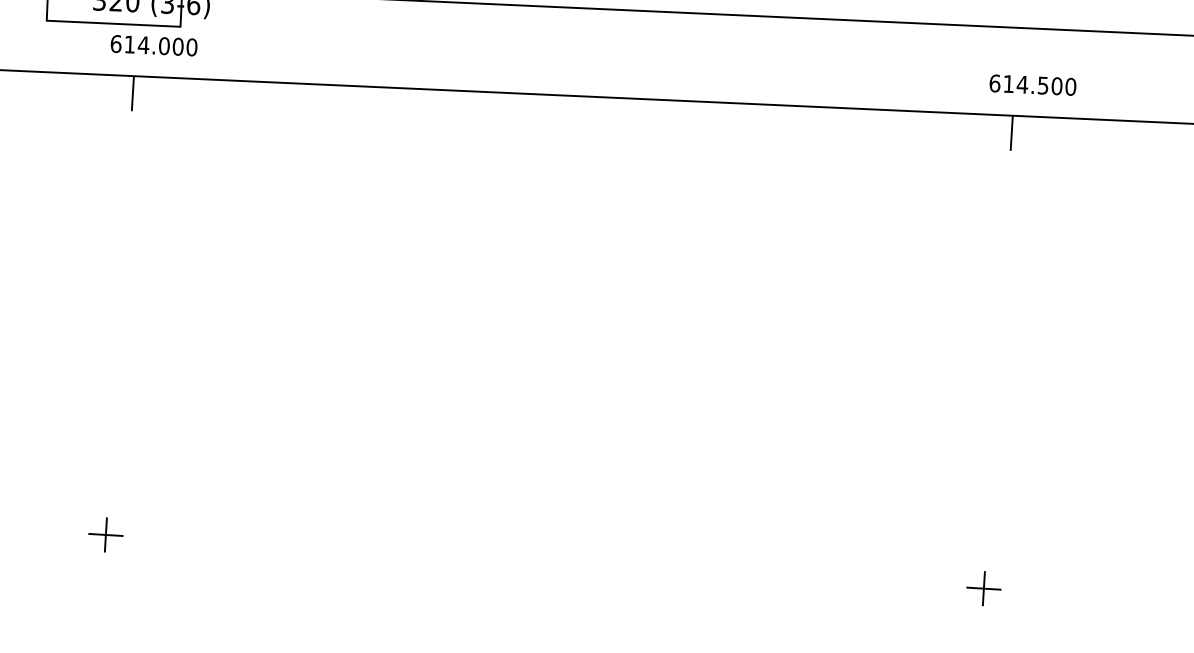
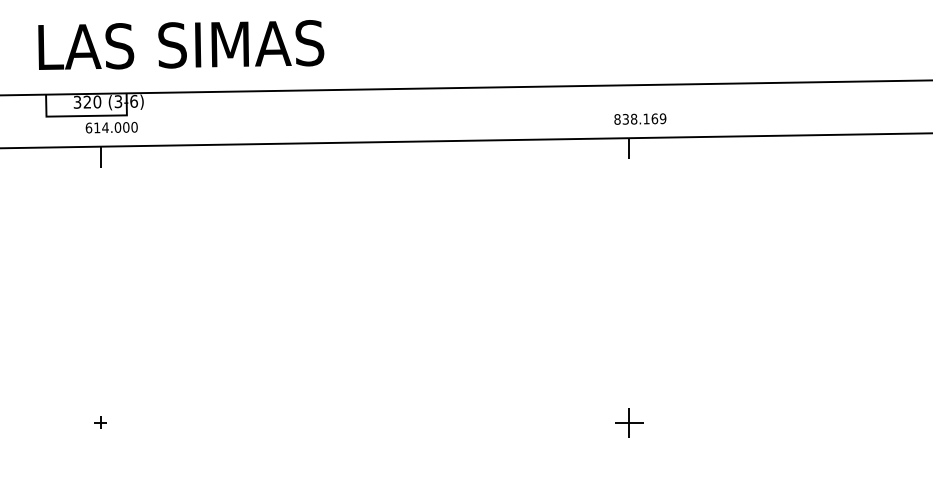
text: (1033, 84) -> (640, 118), 614.500 -> 838.169
part: (105, 534) -> (100, 422), size x0.6
part: (984, 588) -> (629, 422), size x1.4

